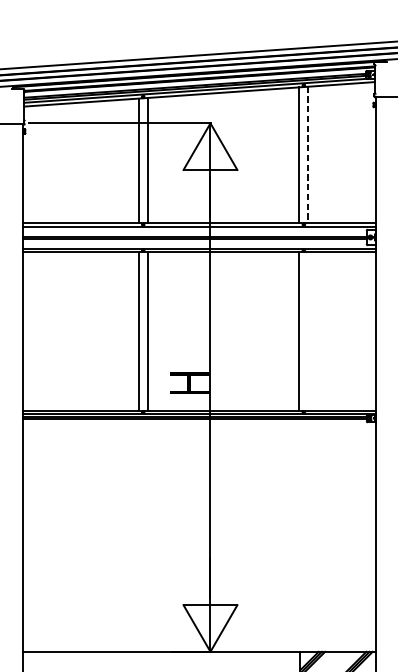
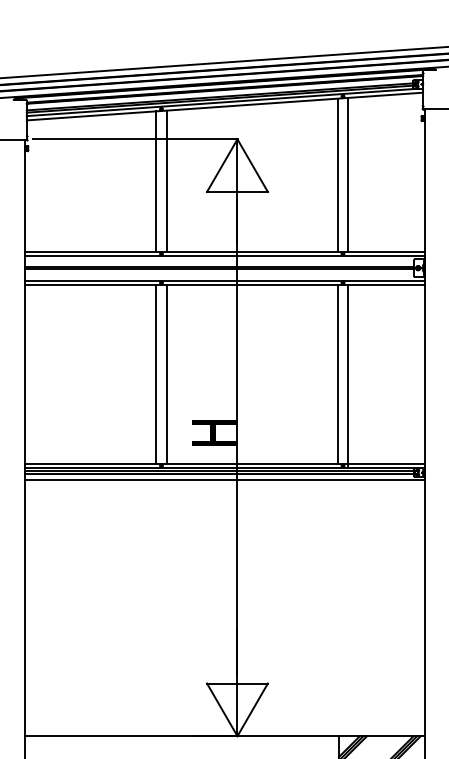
line: (308, 155) -> (348, 175), dashed -> solid
line: (308, 333) -> (348, 376), added
line: (199, 425) -> (224, 480), added

